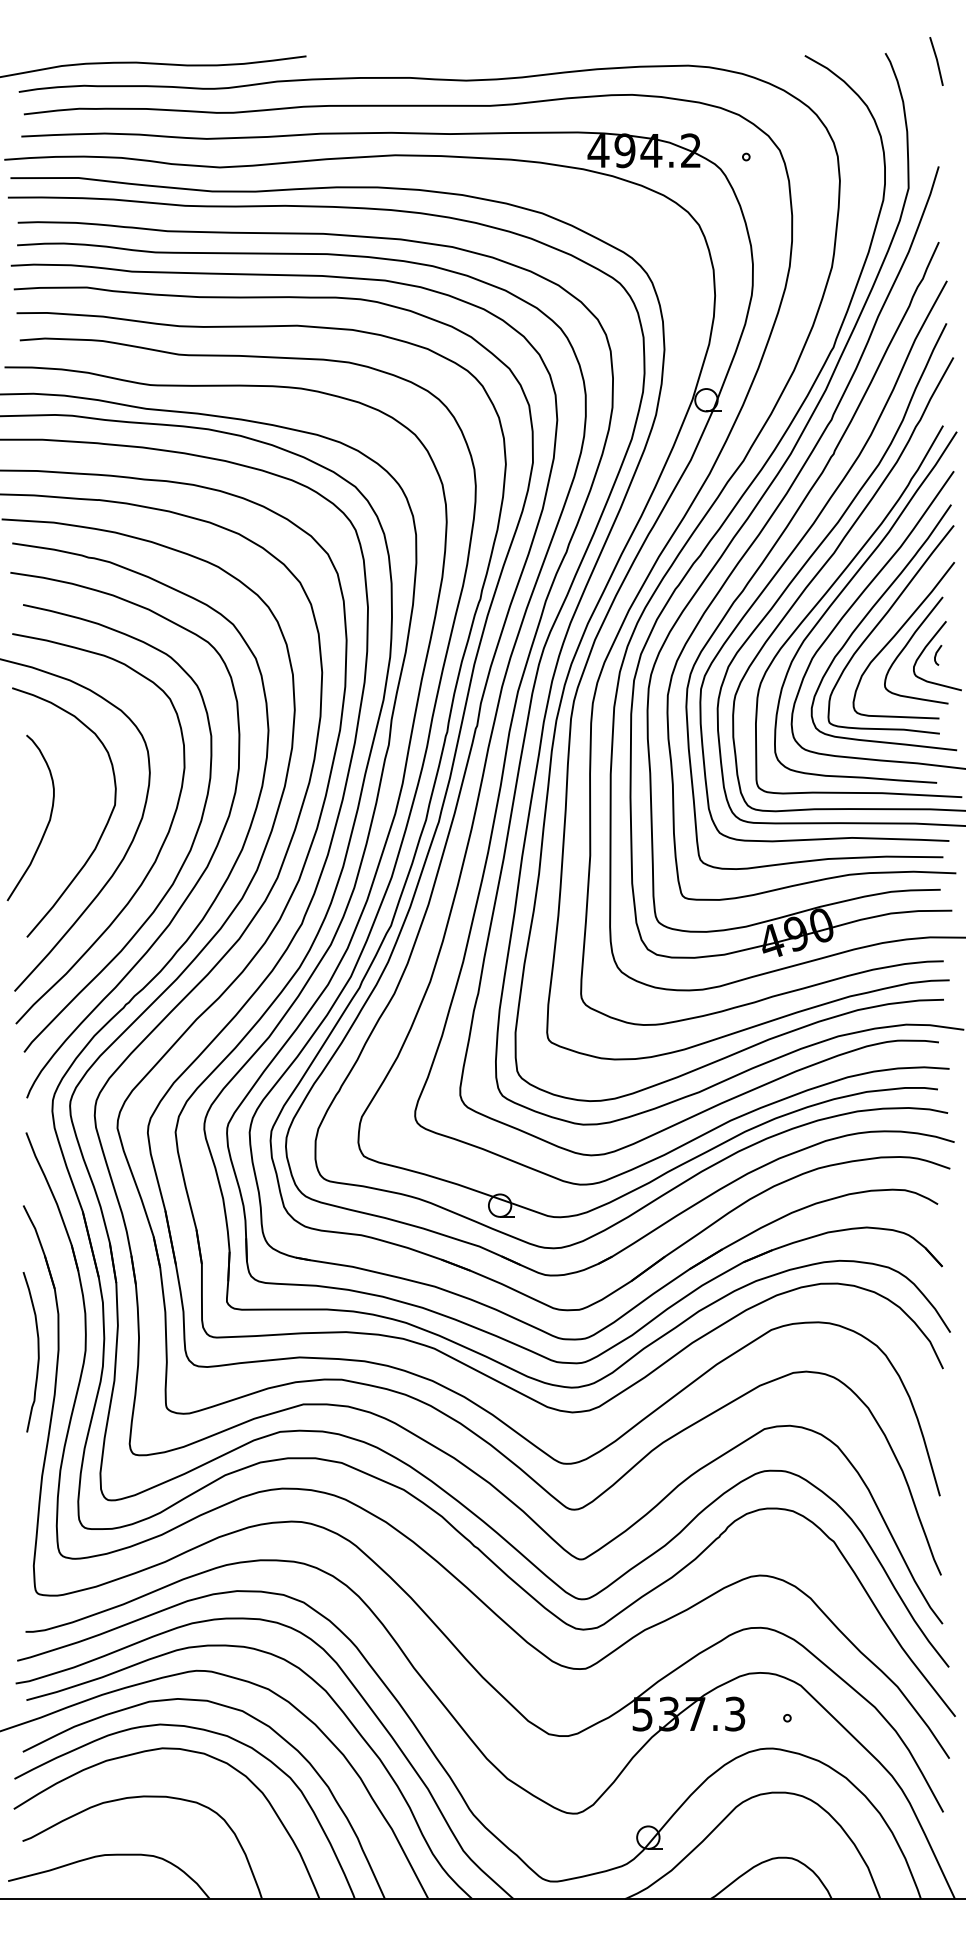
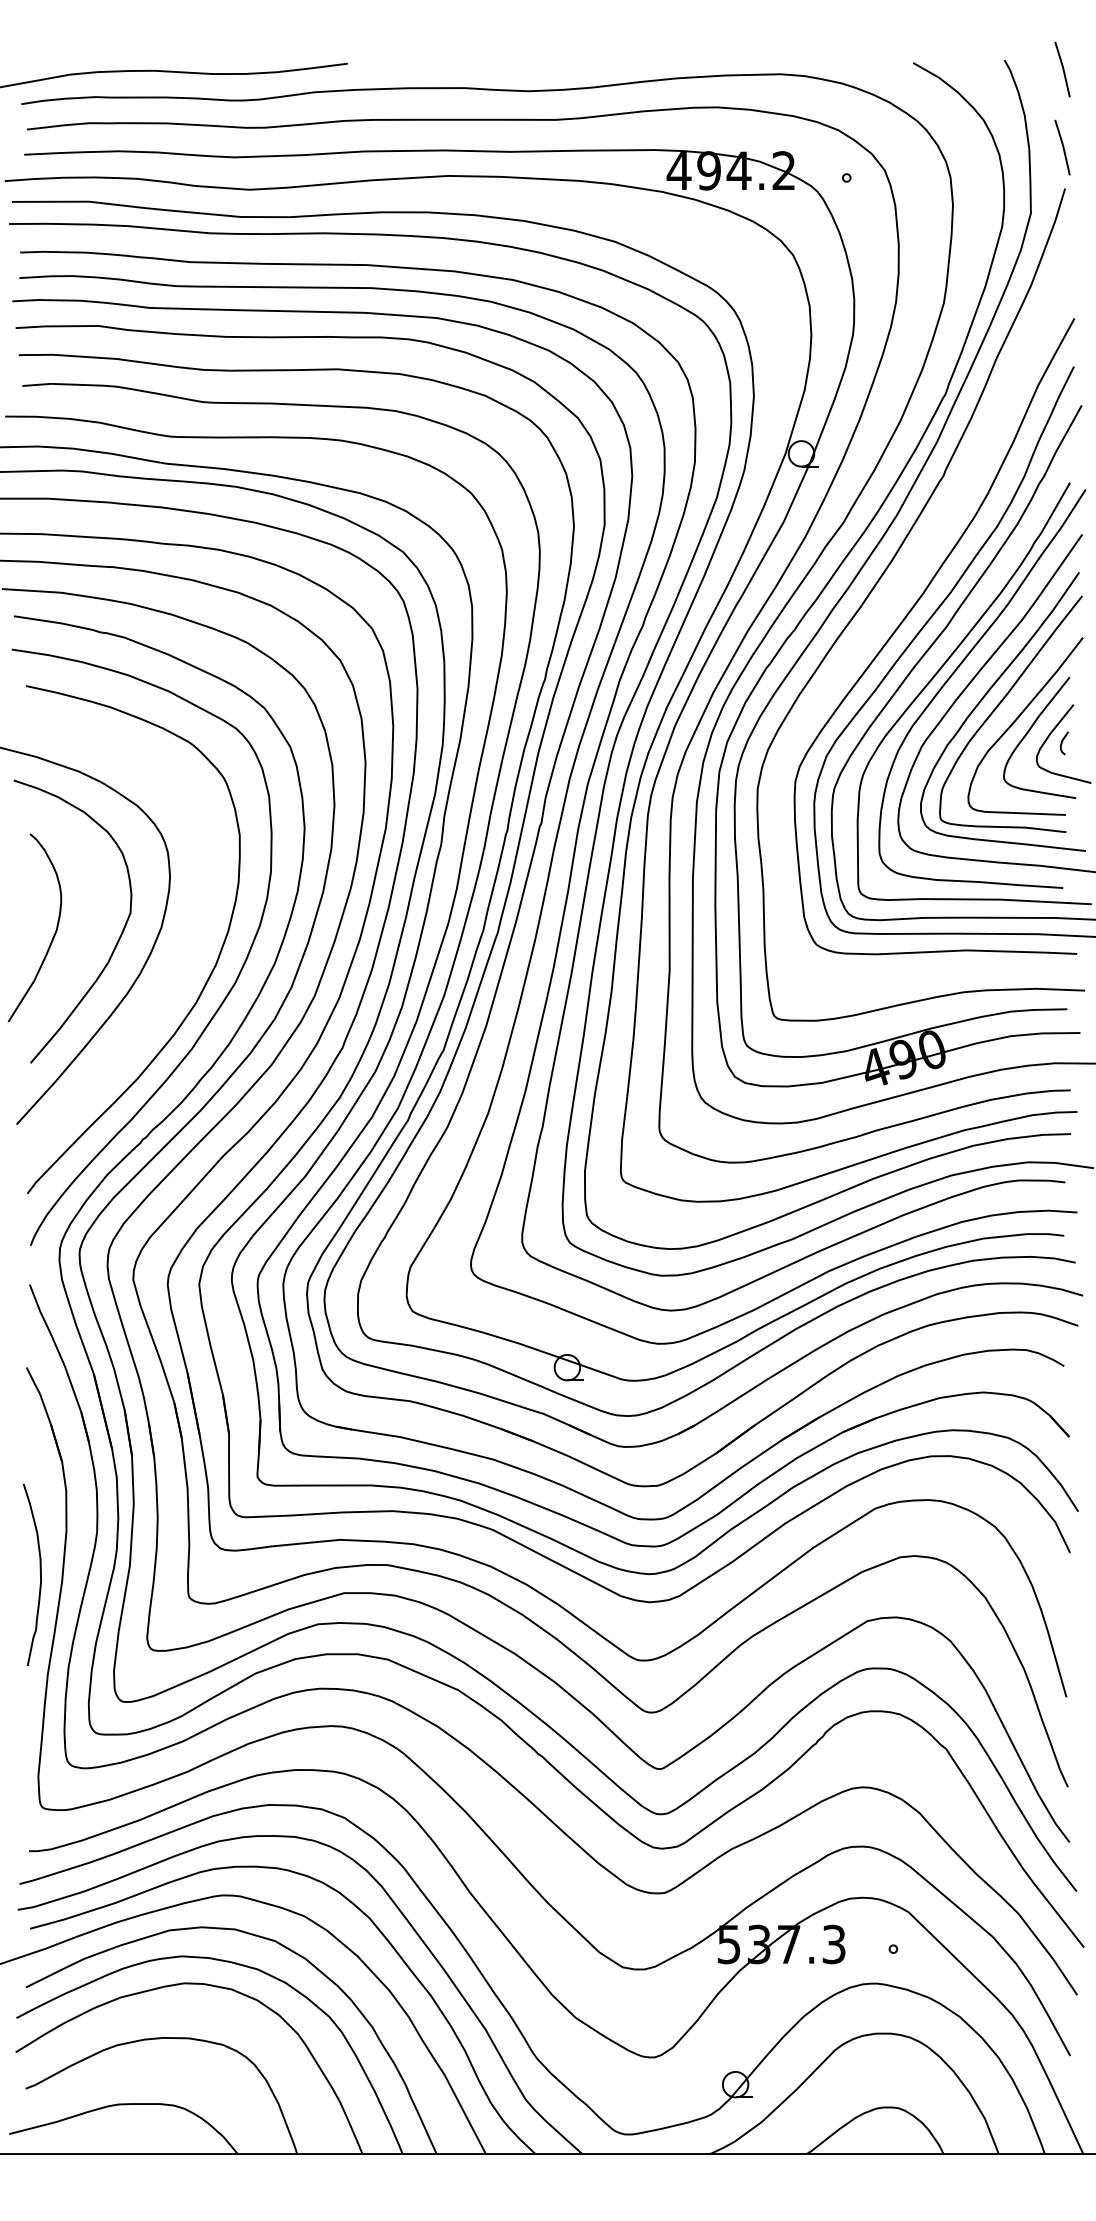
line: (936, 130) -> (1062, 147), added
curve: (782, 535) -> (887, 607), removed
curve: (156, 856) -> (177, 971), removed
curve: (37, 1349) -> (39, 1571), moved

